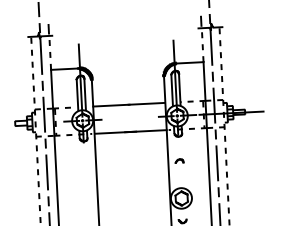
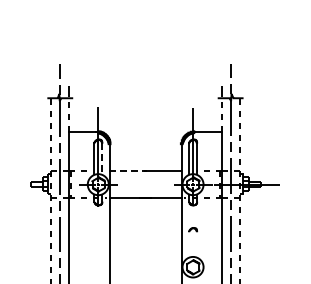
line: (85, 95) -> (102, 159), solid -> dashed
line: (112, 105) -> (128, 170), solid -> dashed

